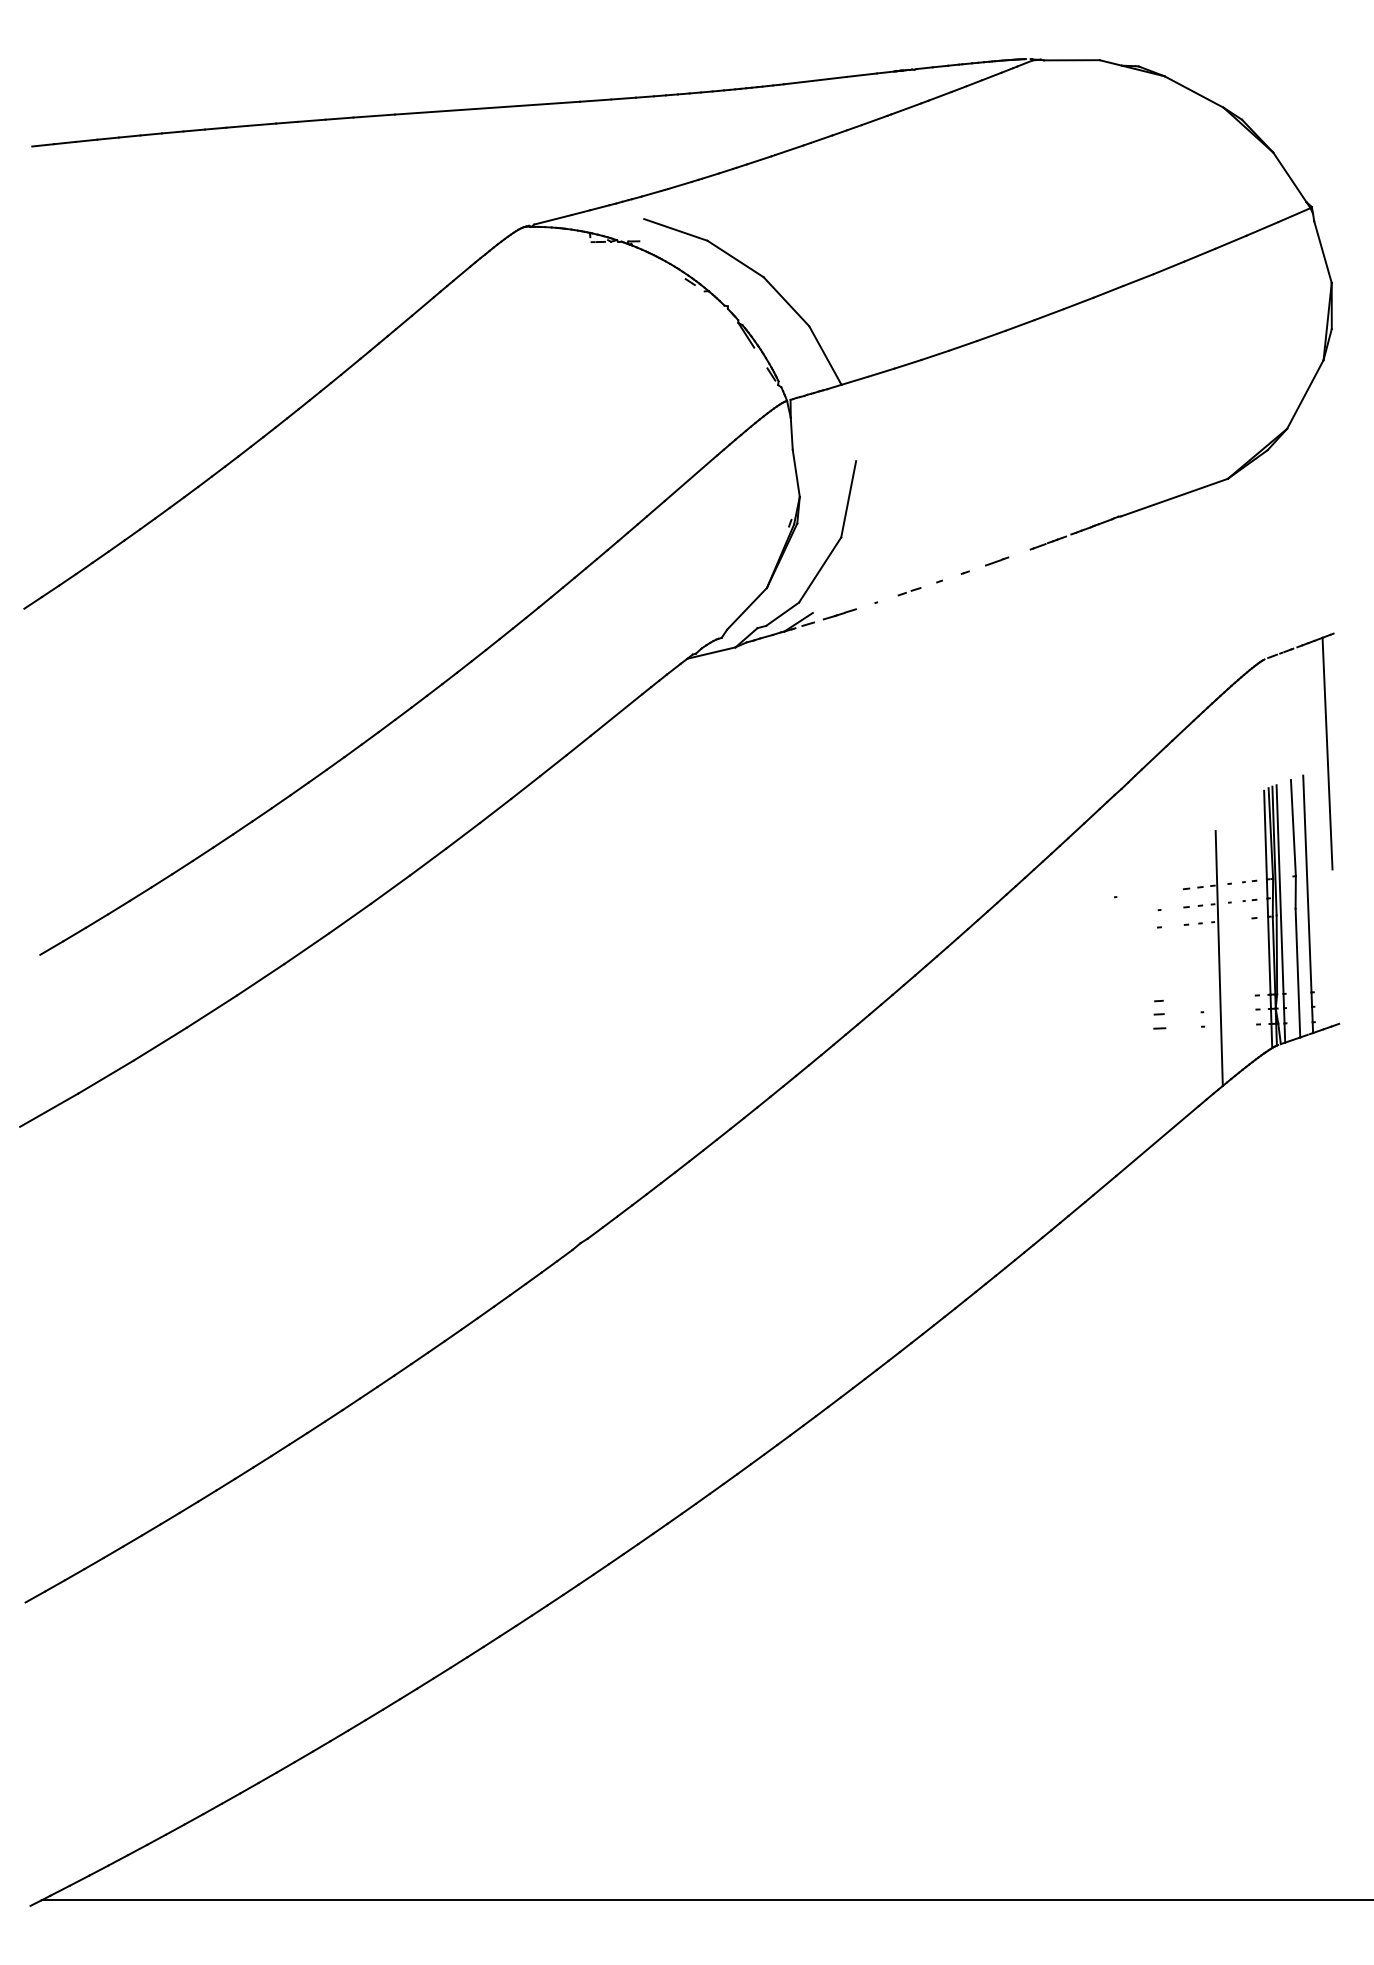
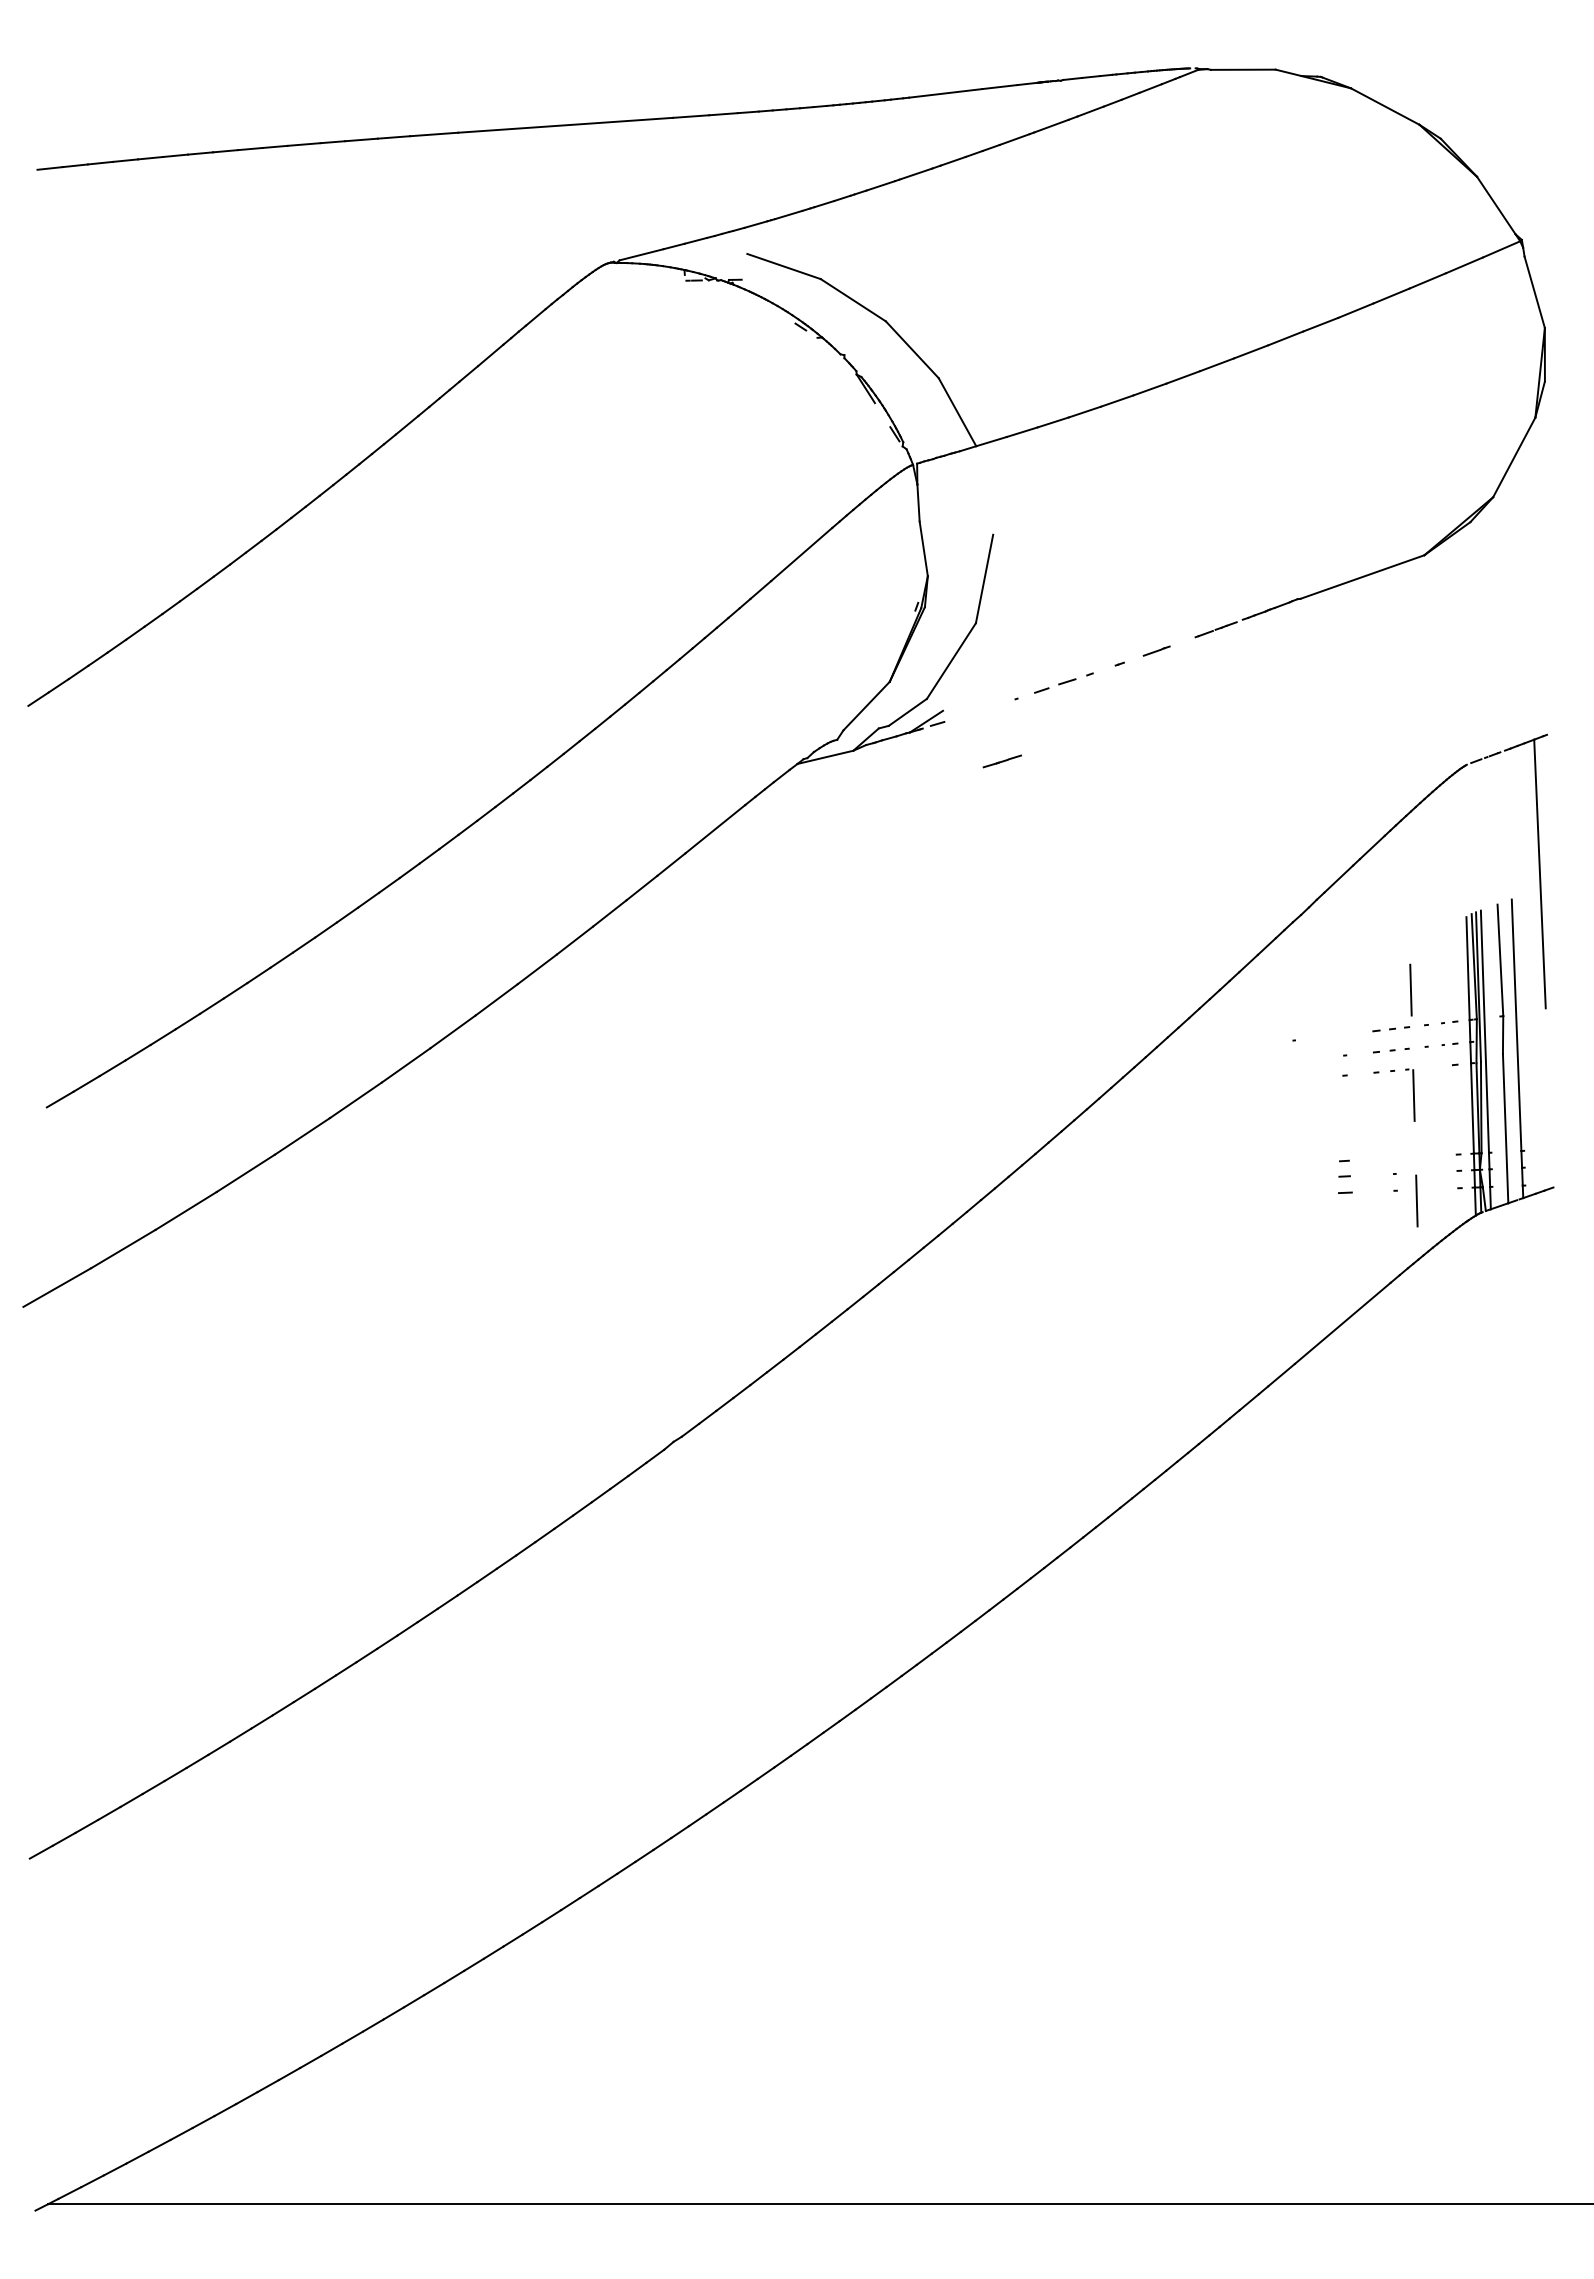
part: (908, 591) -> (1054, 686), size x1.6
line: (839, 614) -> (1001, 761), moved
line: (1219, 958) -> (1414, 1111), solid -> dashed

